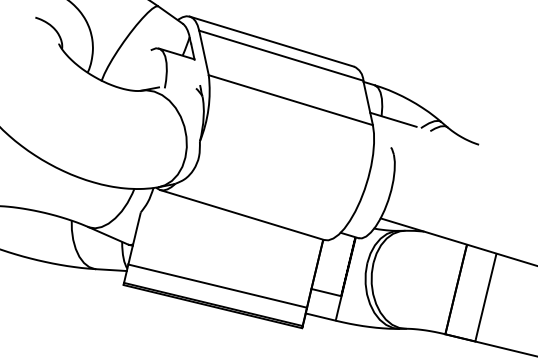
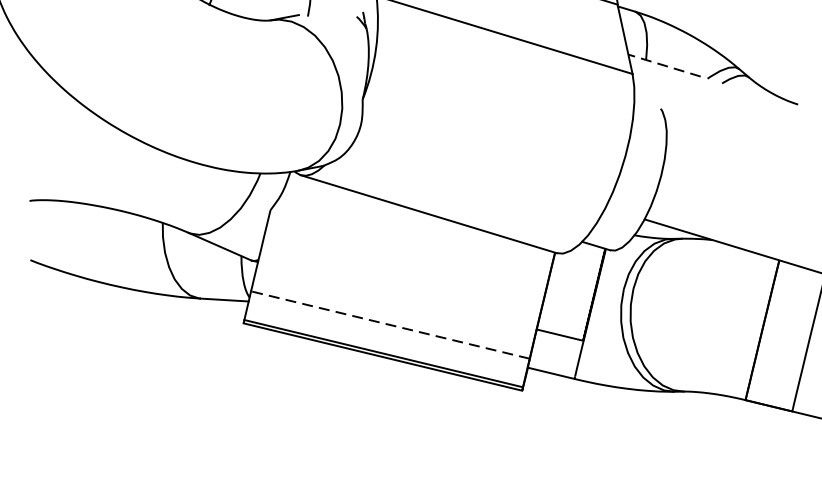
line: (392, 119) -> (663, 65), solid -> dashed
line: (217, 286) -> (390, 325), solid -> dashed

